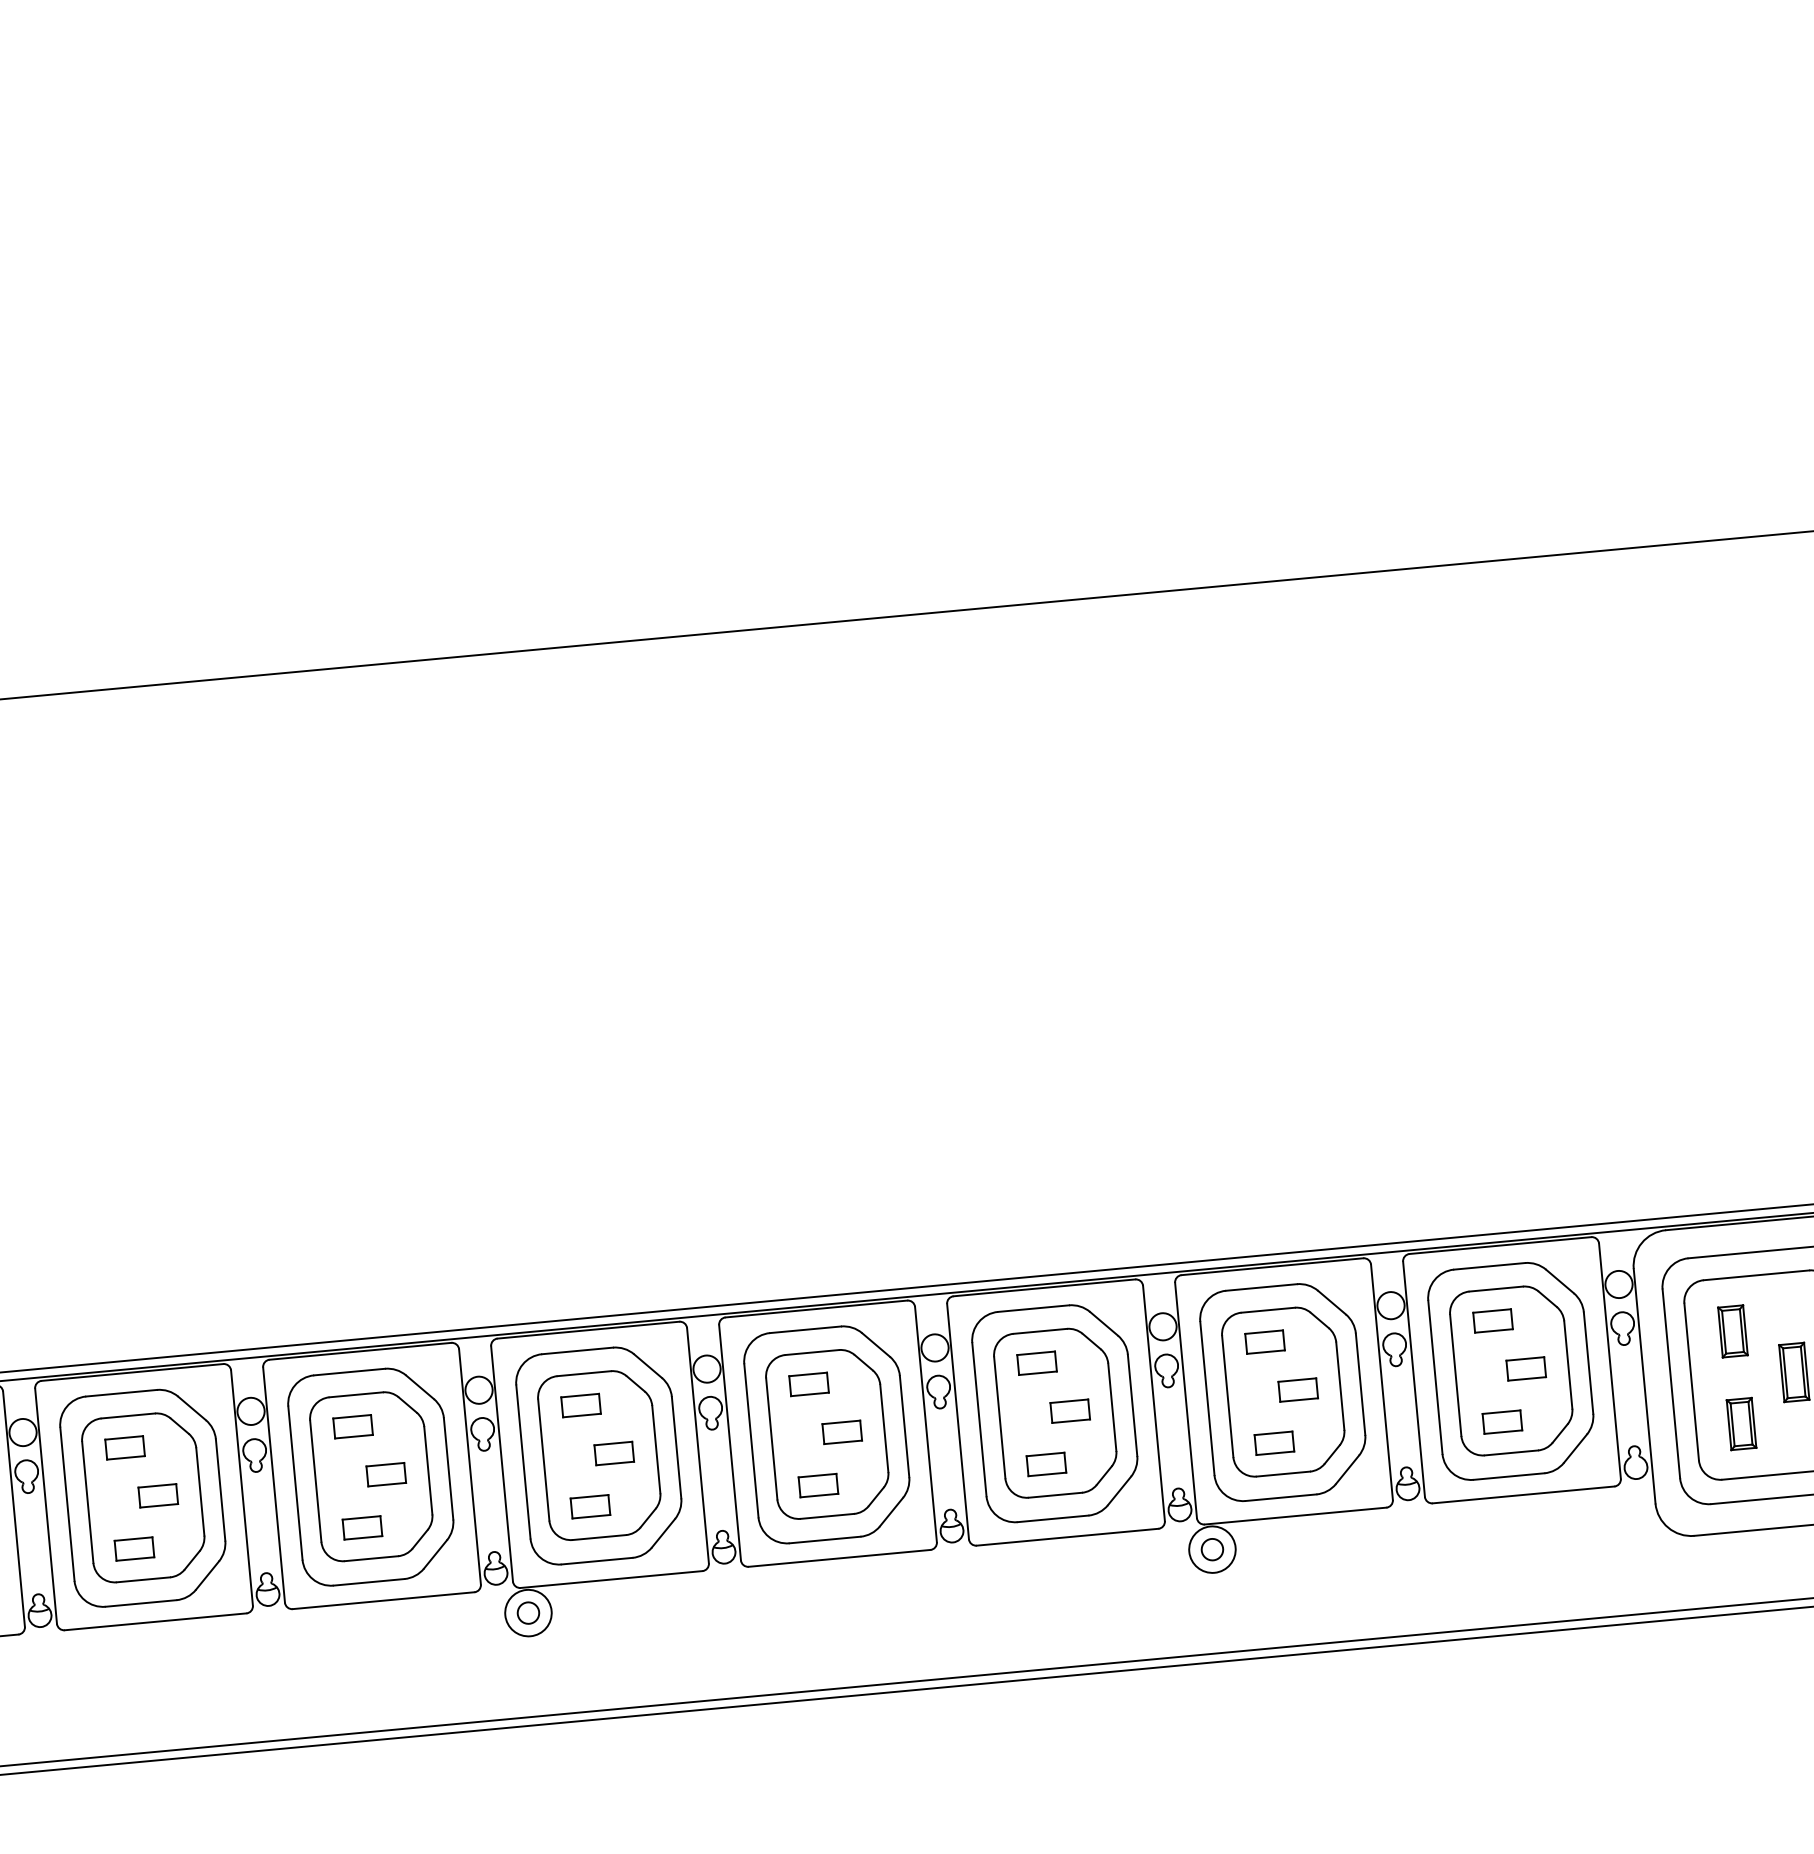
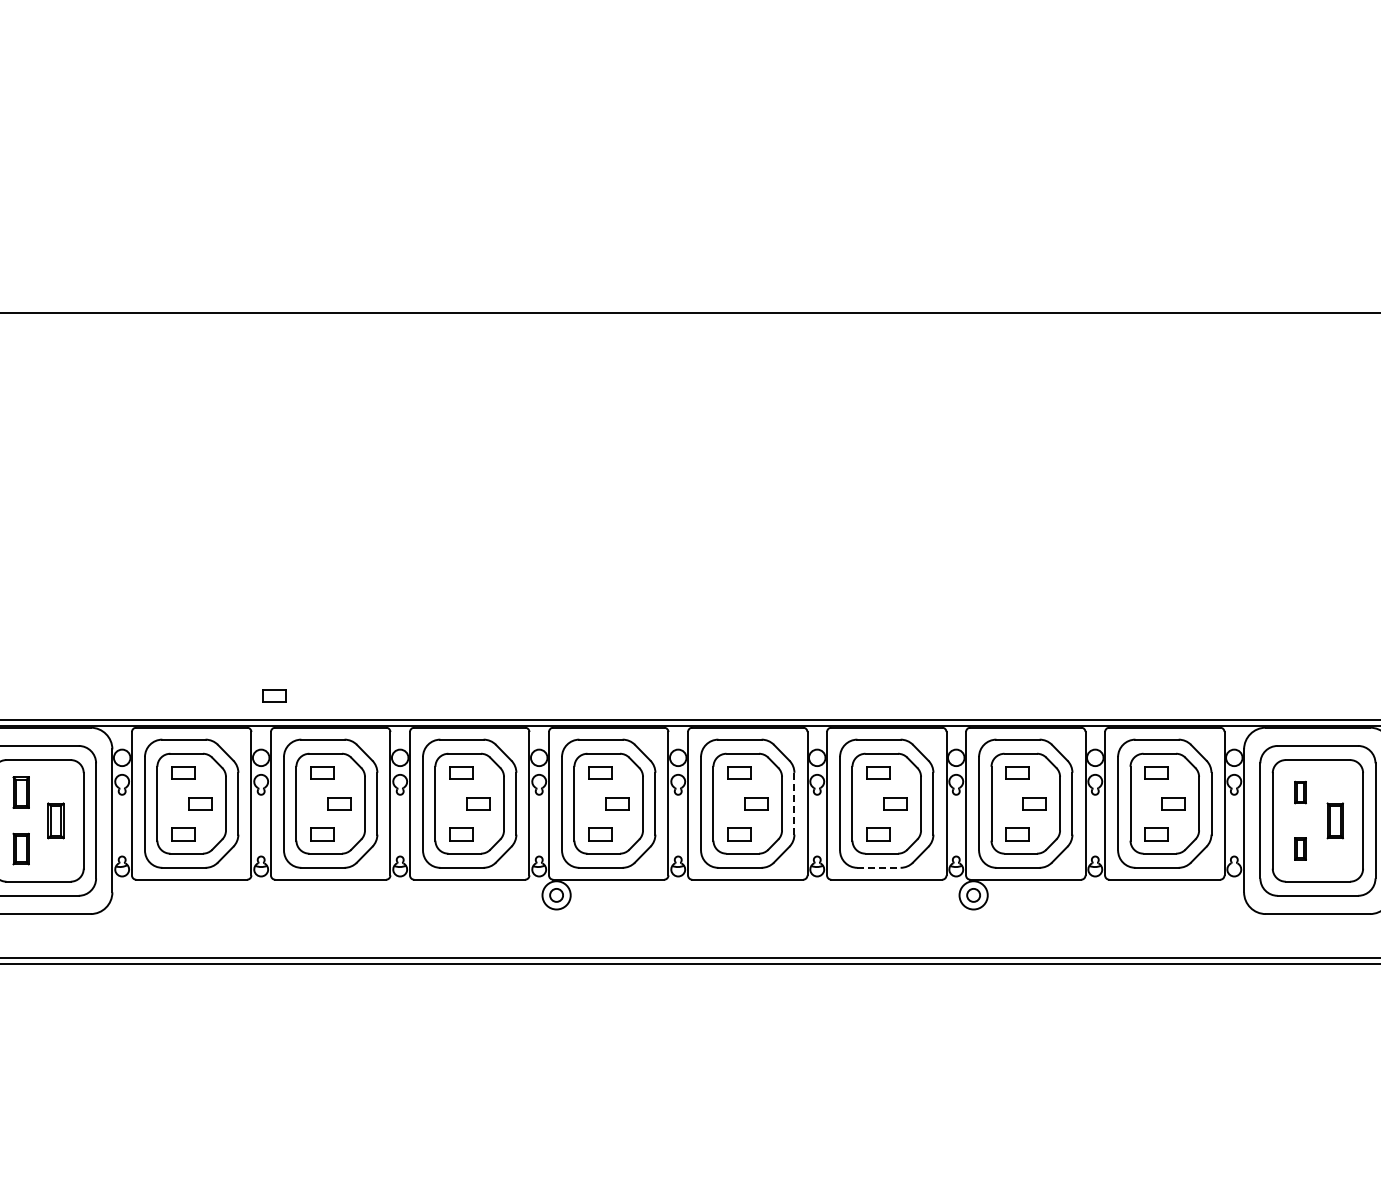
part: (35, 1328) -> (274, 695), added
part: (1732, 1331) -> (1300, 792), size x0.7
part: (1741, 1423) -> (1300, 848), size x0.7
line: (904, 1426) -> (794, 803), solid -> dashed
line: (1053, 1518) -> (879, 867), solid -> dashed

